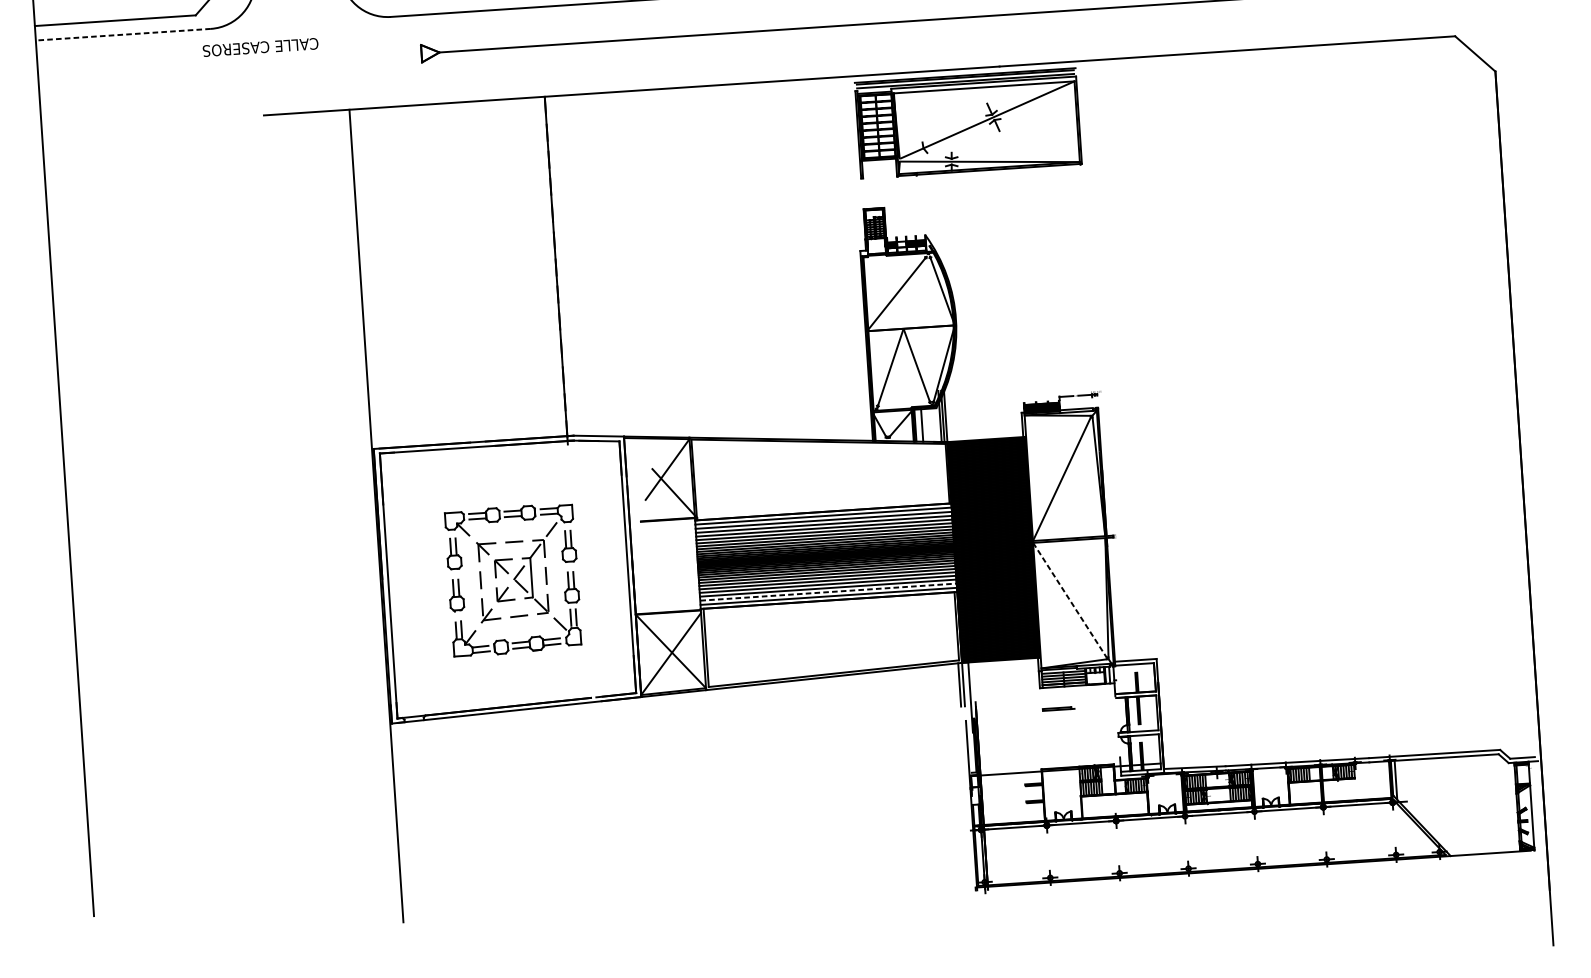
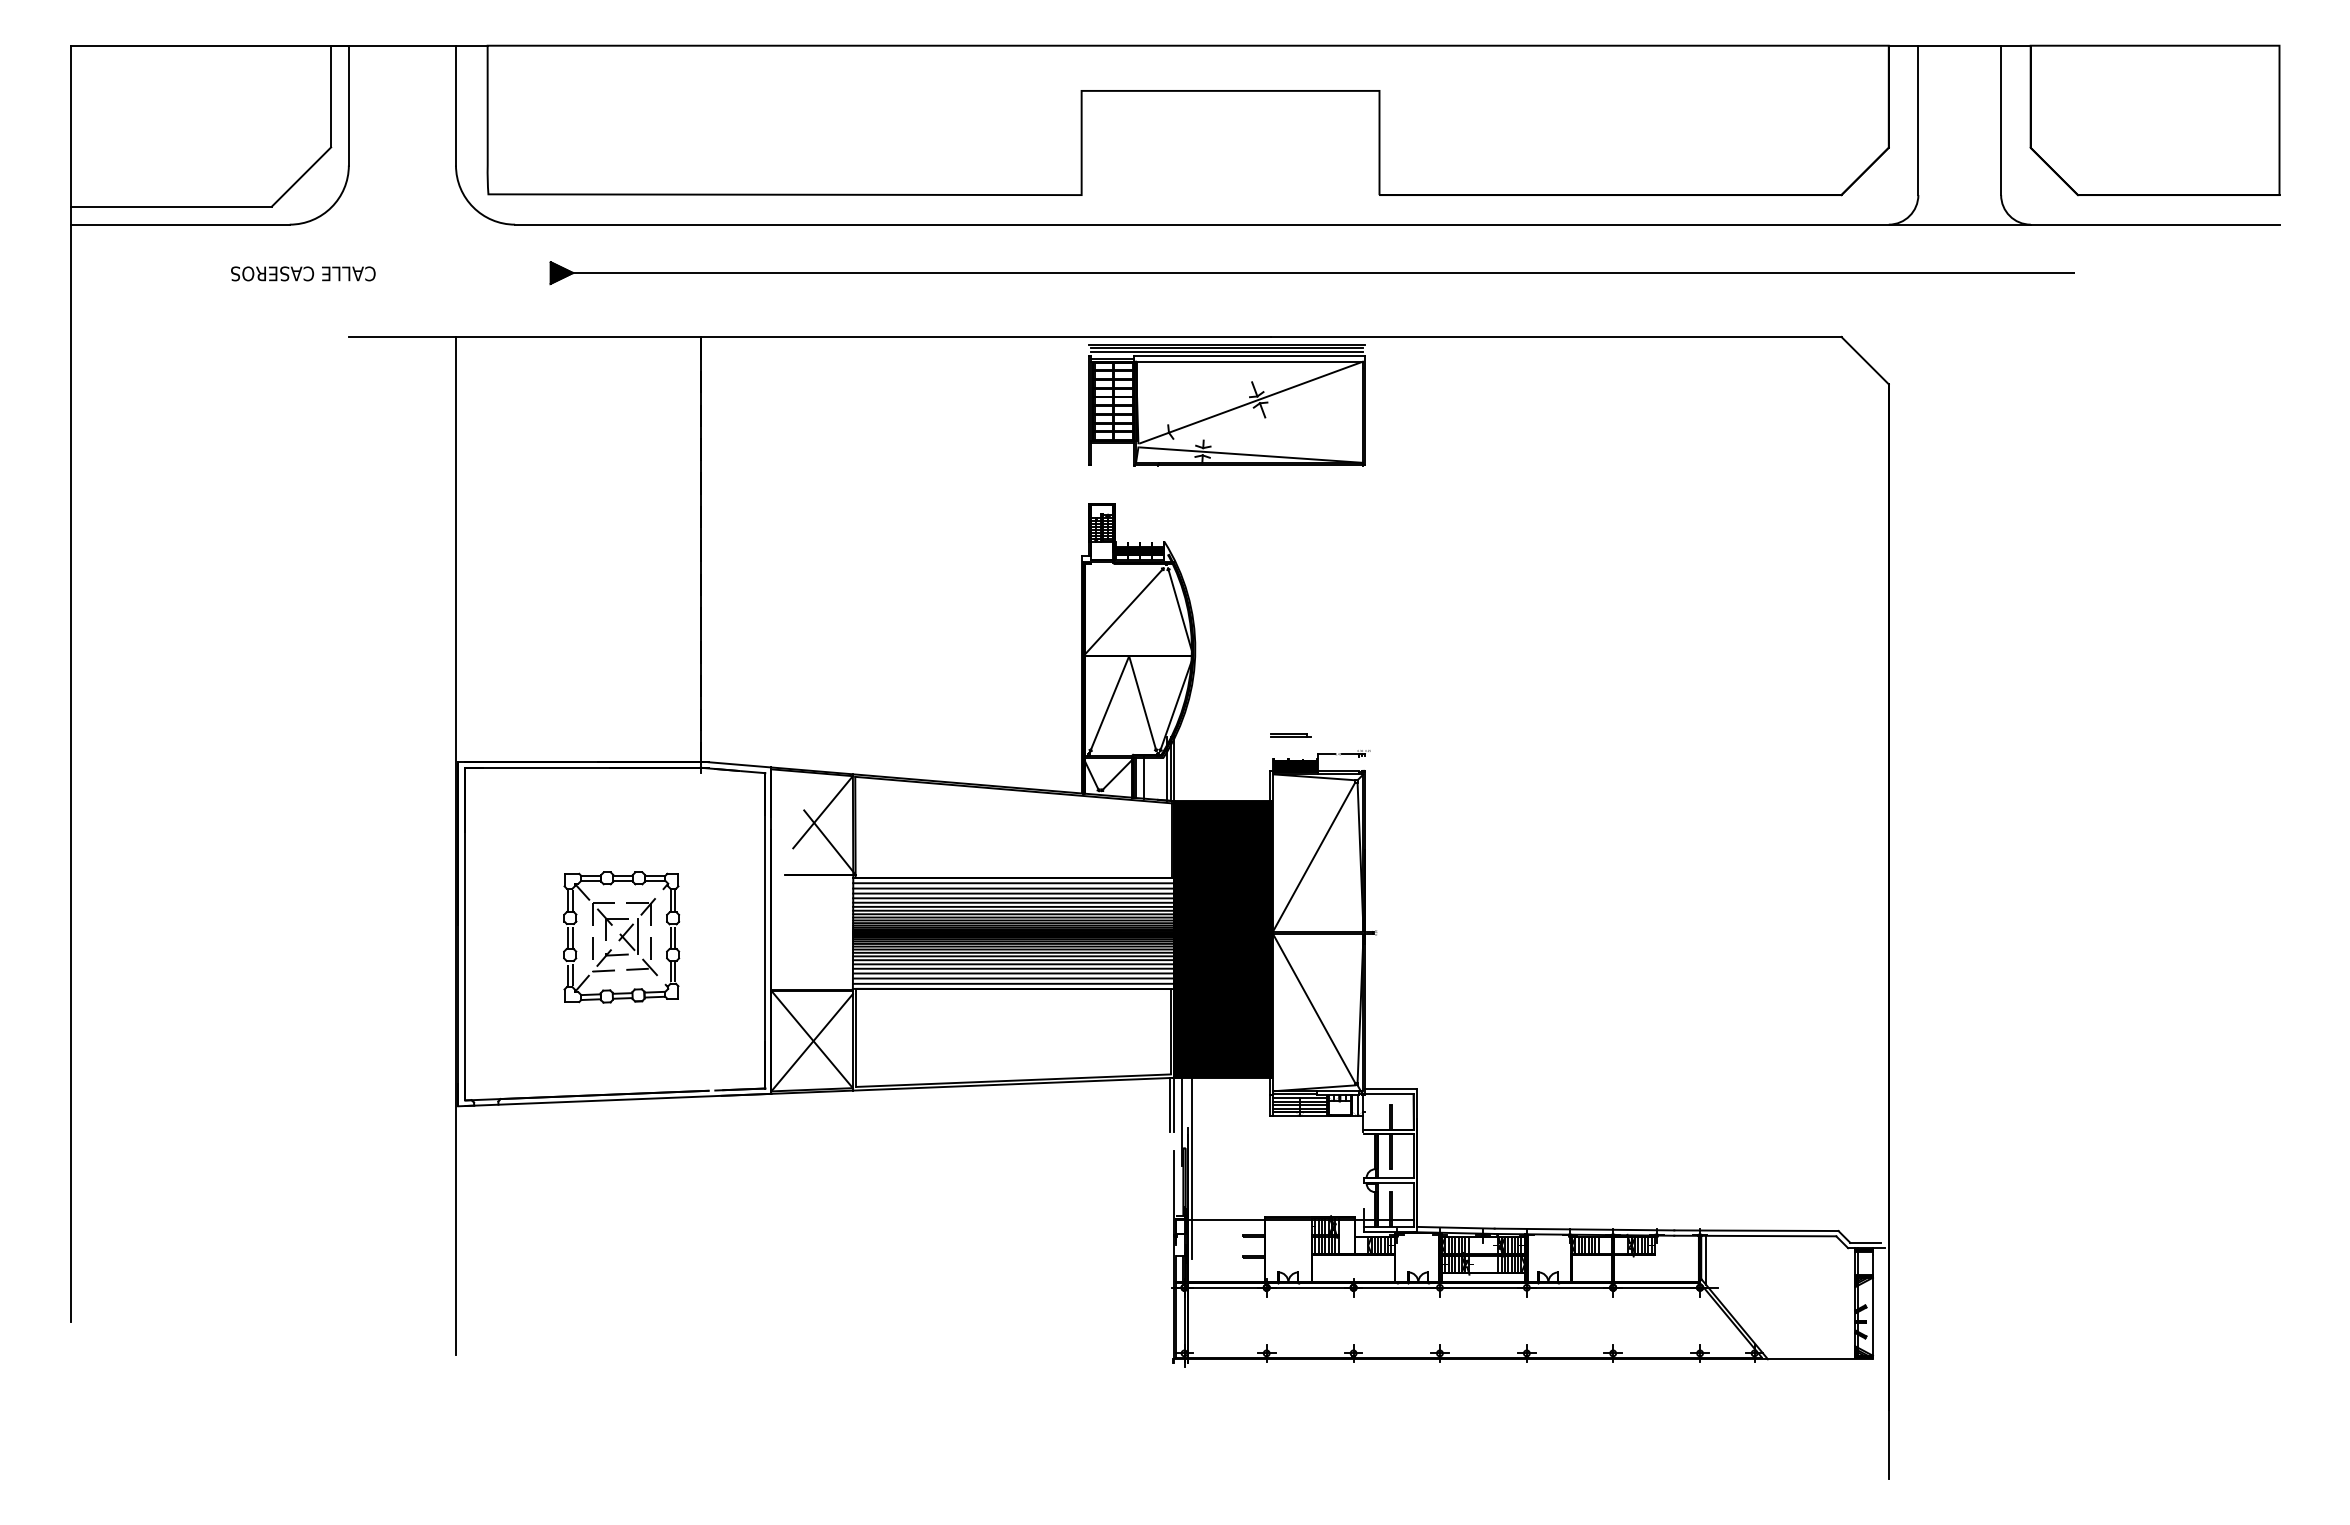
line: (123, 34) -> (180, 224), dashed -> solid
text: (260, 47) -> (303, 273), moved
fill: (430, 52) -> (561, 272), added
hatch: (901, 244) -> (1133, 550), added
part: (513, 580) -> (621, 937), size x0.71
line: (828, 592) -> (1013, 978), dashed -> solid
line: (1070, 600) -> (1314, 1008), dashed -> solid
line: (1058, 708) -> (1290, 734), moved
line: (980, 733) -> (1191, 1167), added

